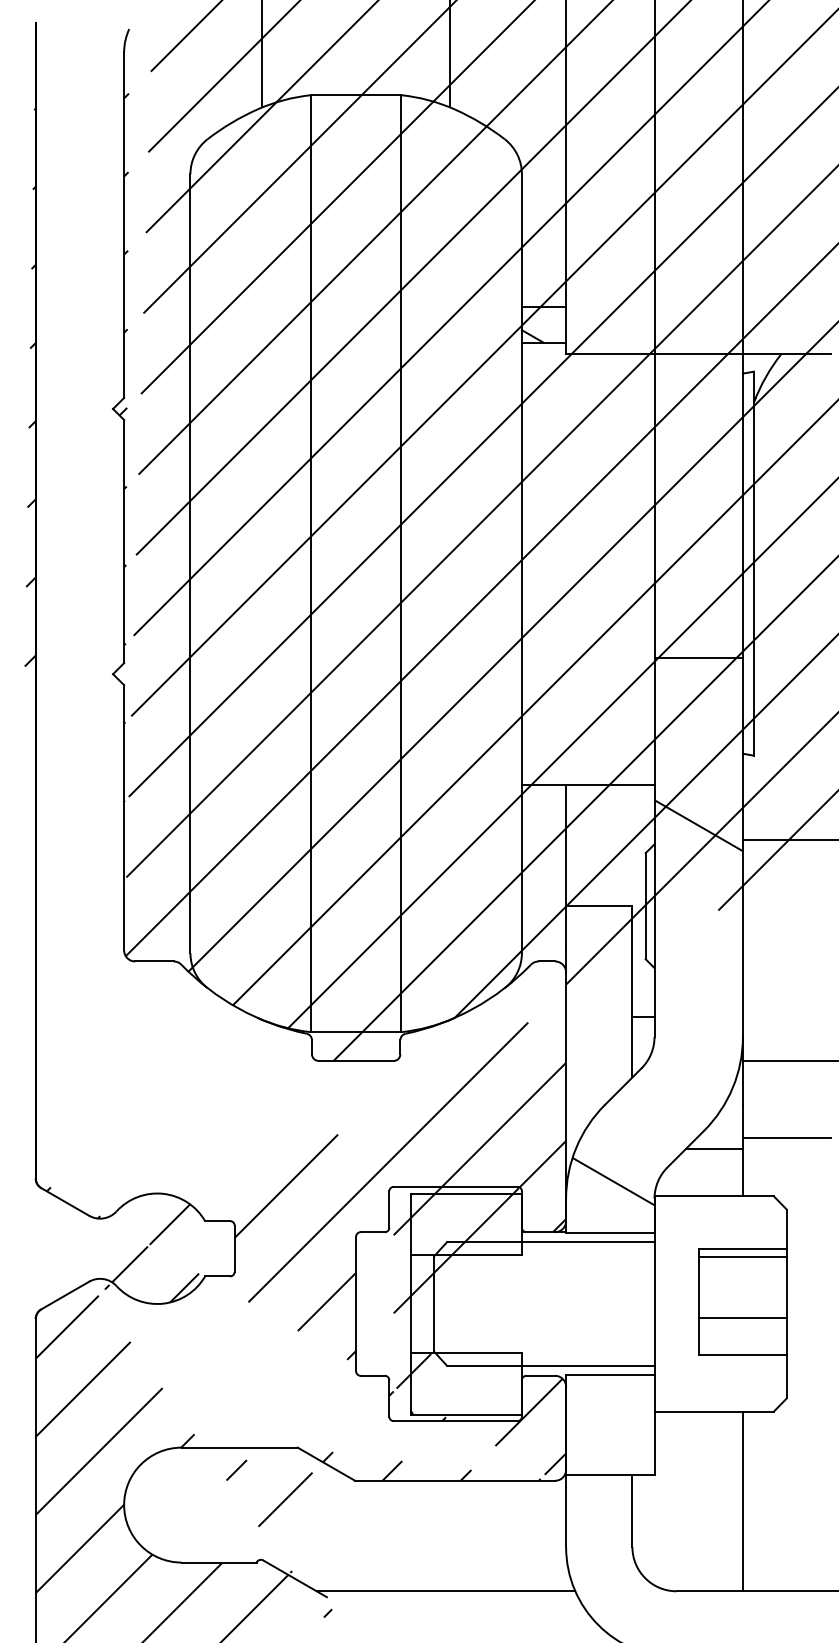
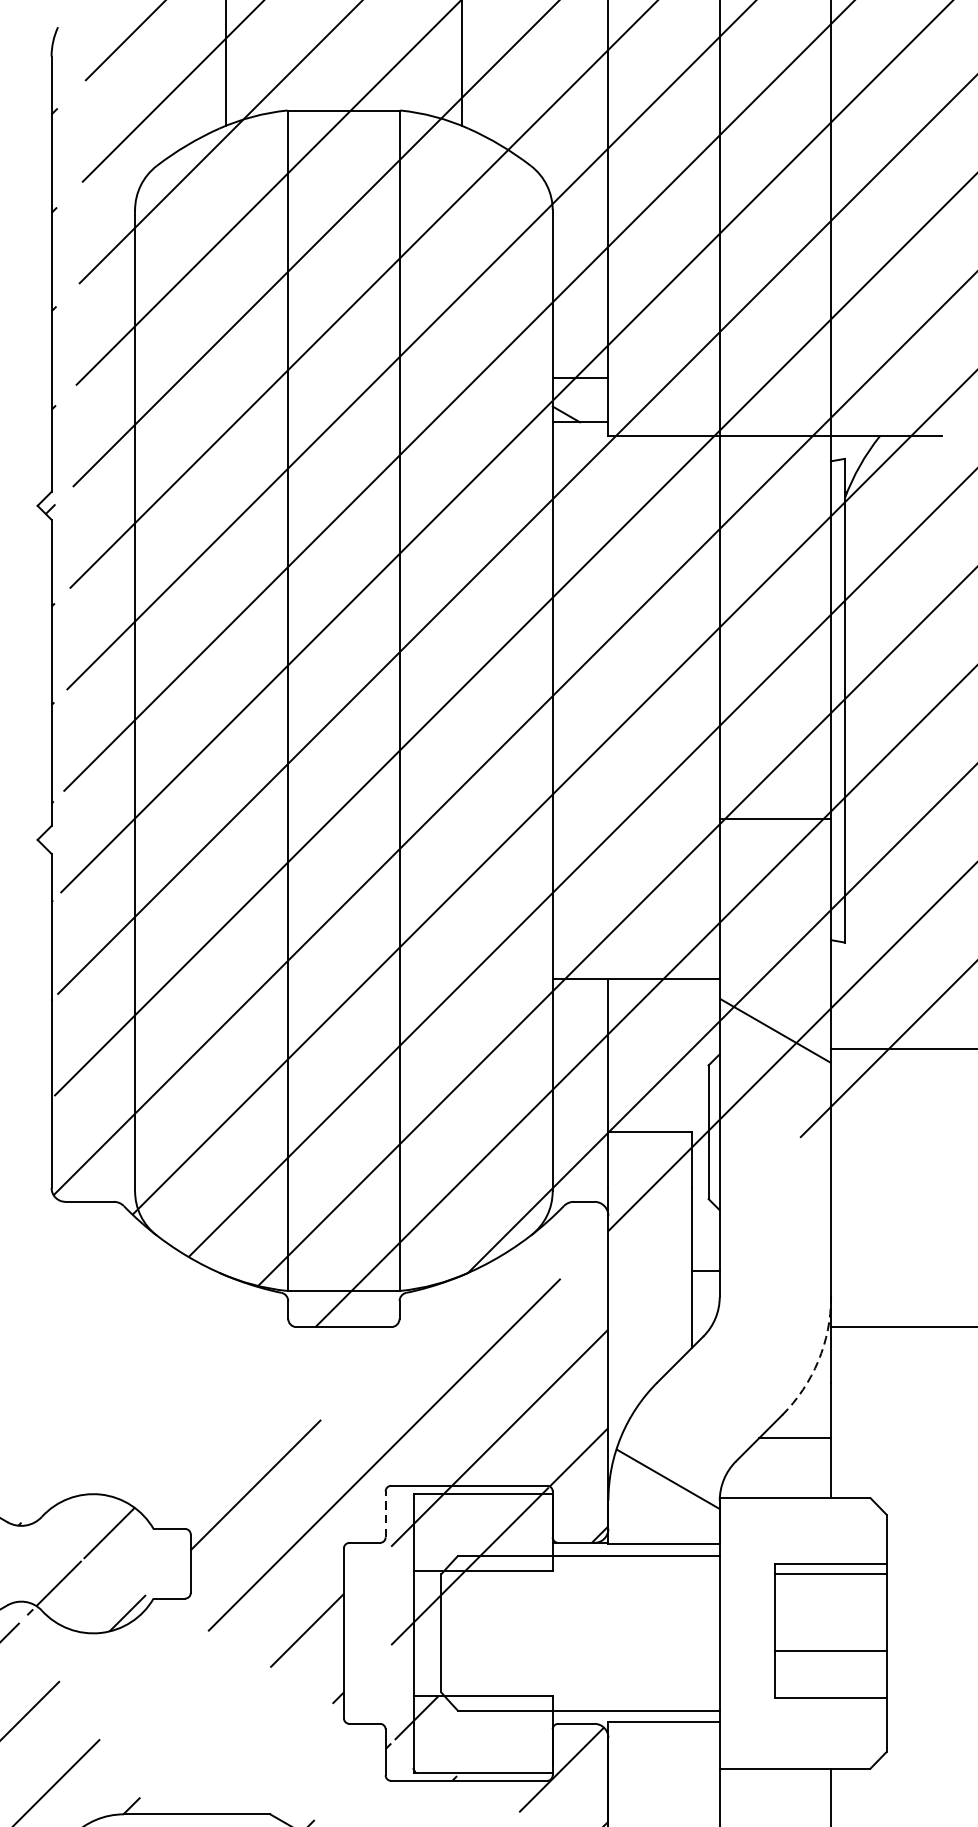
arc: (732, 1087) -> (817, 1360), solid -> dashed
line: (786, 1138) -> (886, 1424), removed
line: (389, 1209) -> (385, 1514), solid -> dashed

